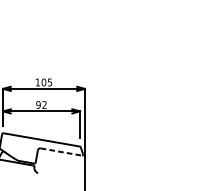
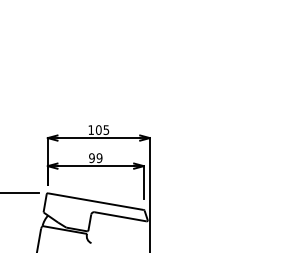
text: (44, 105) -> (99, 158), 92 -> 99
line: (62, 151) -> (121, 216), dashed -> solid

